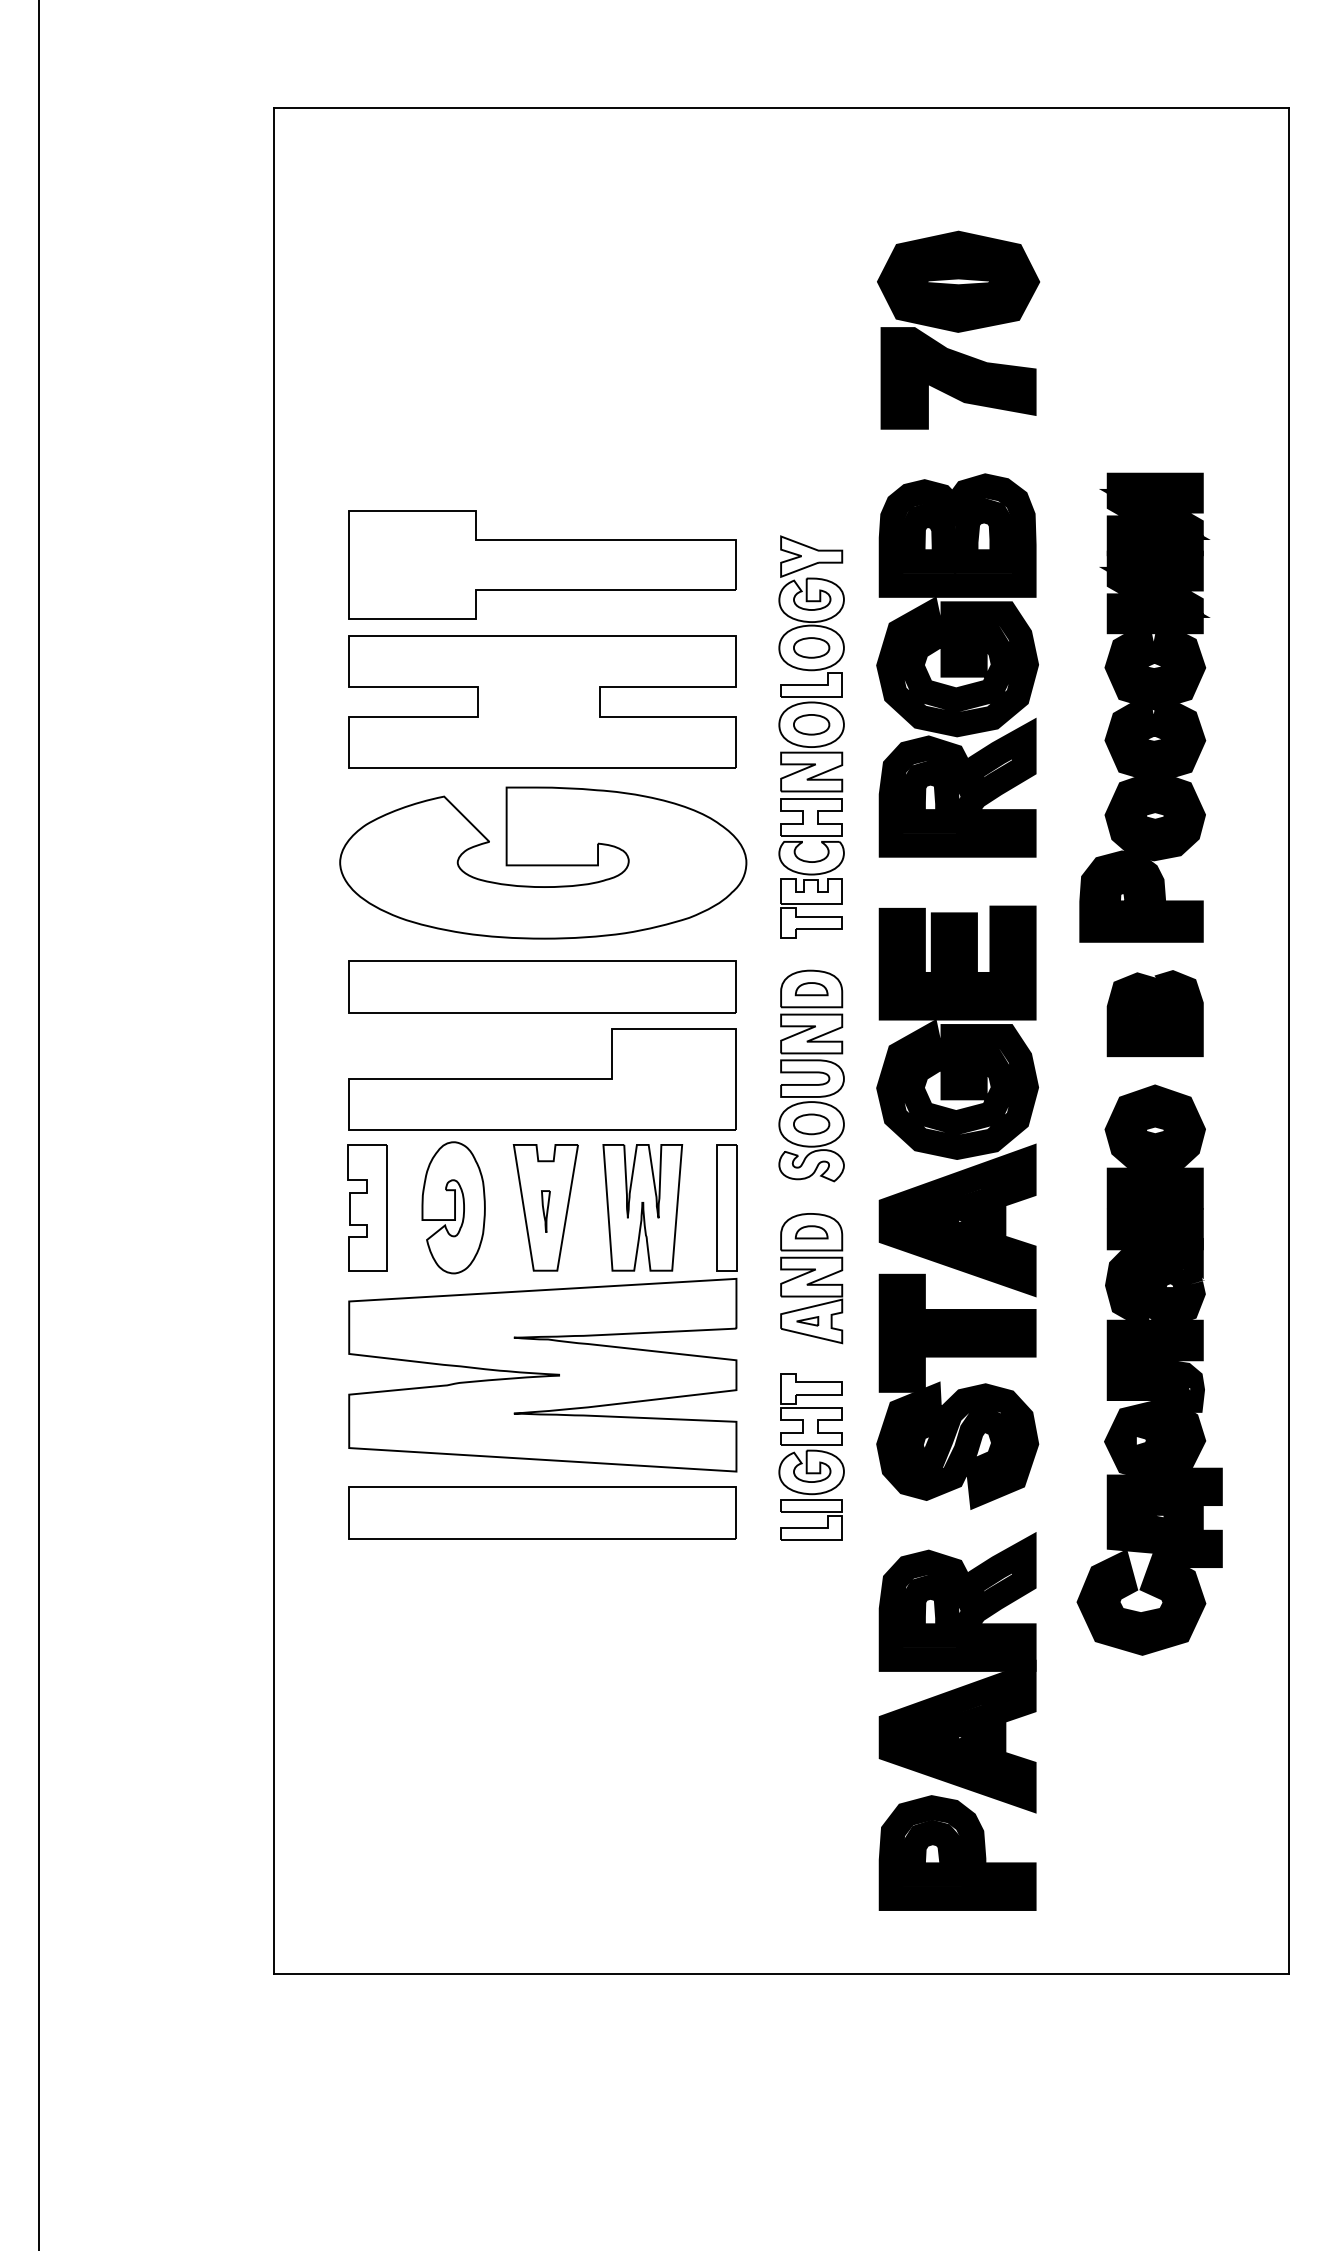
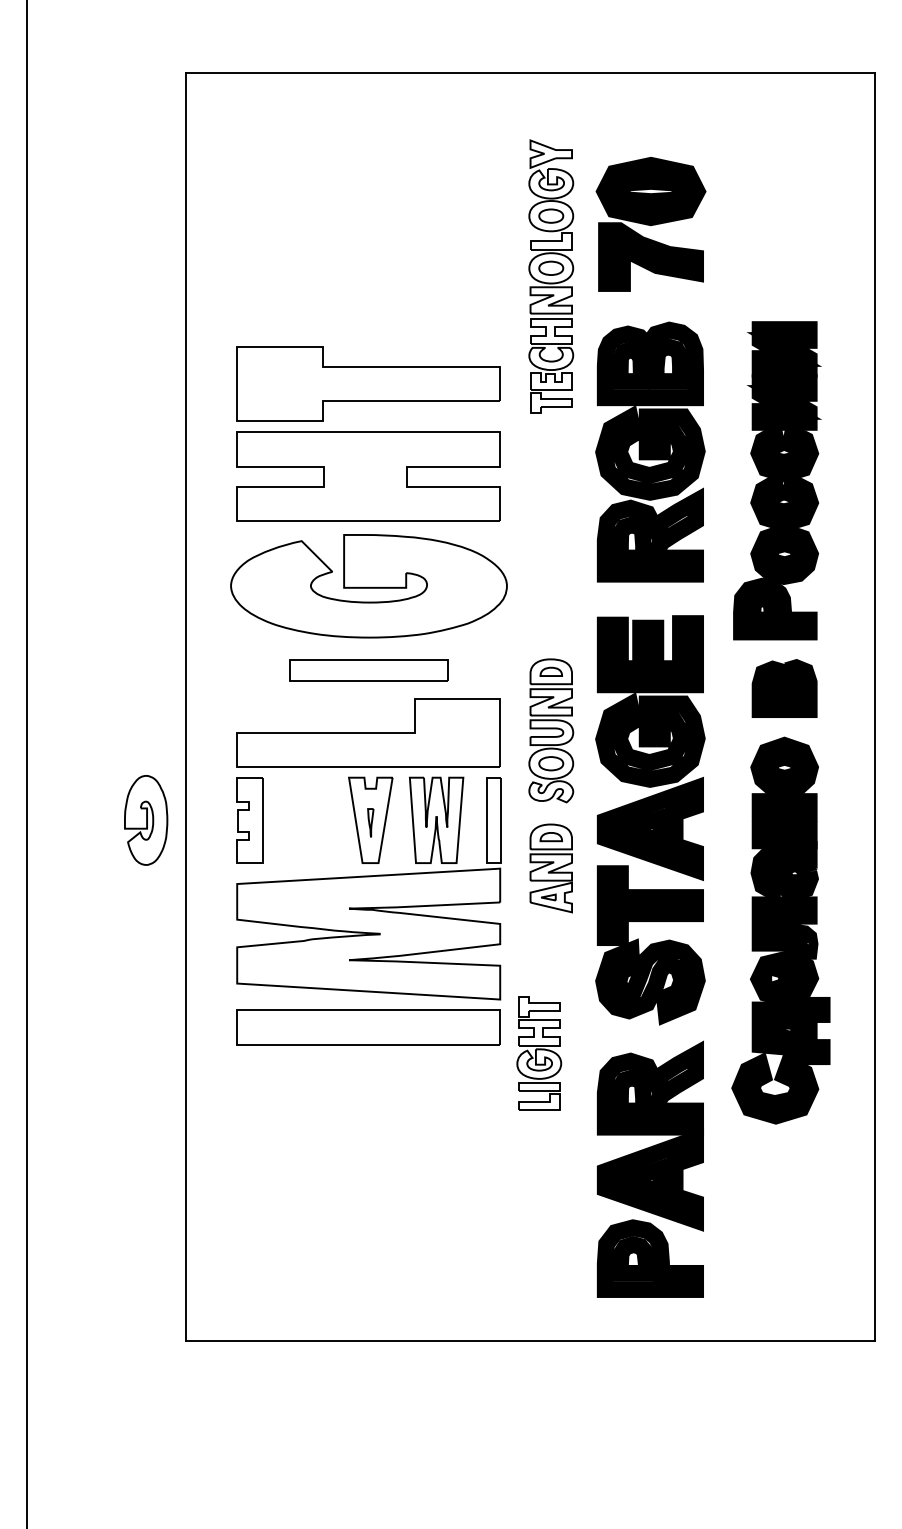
part: (811, 736) -> (551, 276), moved
part: (542, 987) -> (368, 670), size x0.6
part: (454, 1207) -> (146, 820), moved
part: (811, 1456) -> (539, 1053), moved

